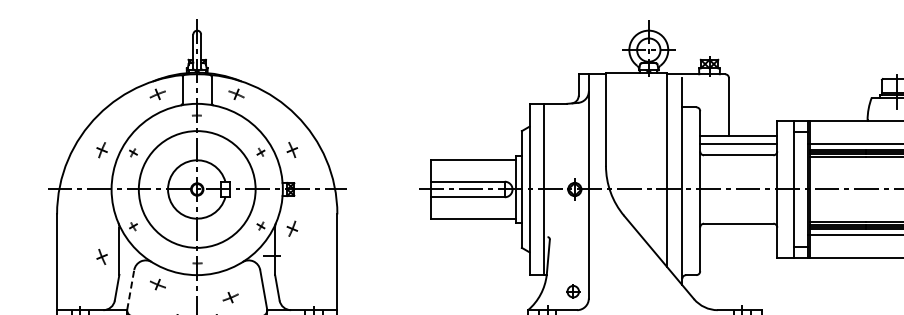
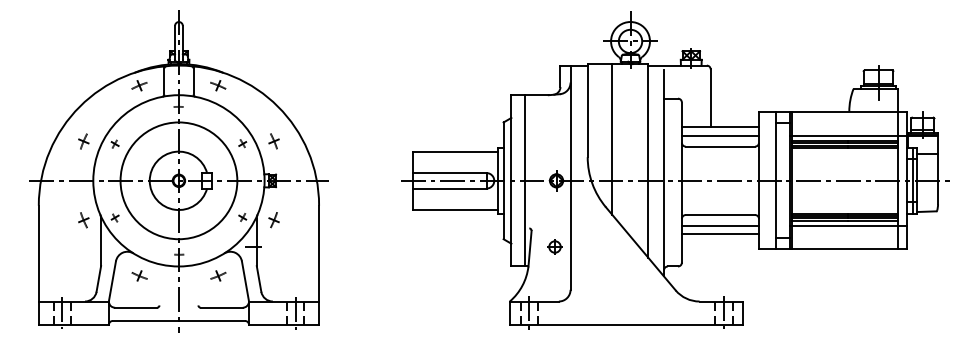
line: (630, 148) -> (612, 139), added
line: (737, 235) -> (719, 226), added
line: (737, 243) -> (719, 234), added
part: (101, 257) -> (83, 220), moved
line: (130, 289) -> (112, 280), dashed -> solid
part: (572, 291) -> (554, 246), moved
part: (230, 297) -> (218, 275), moved

